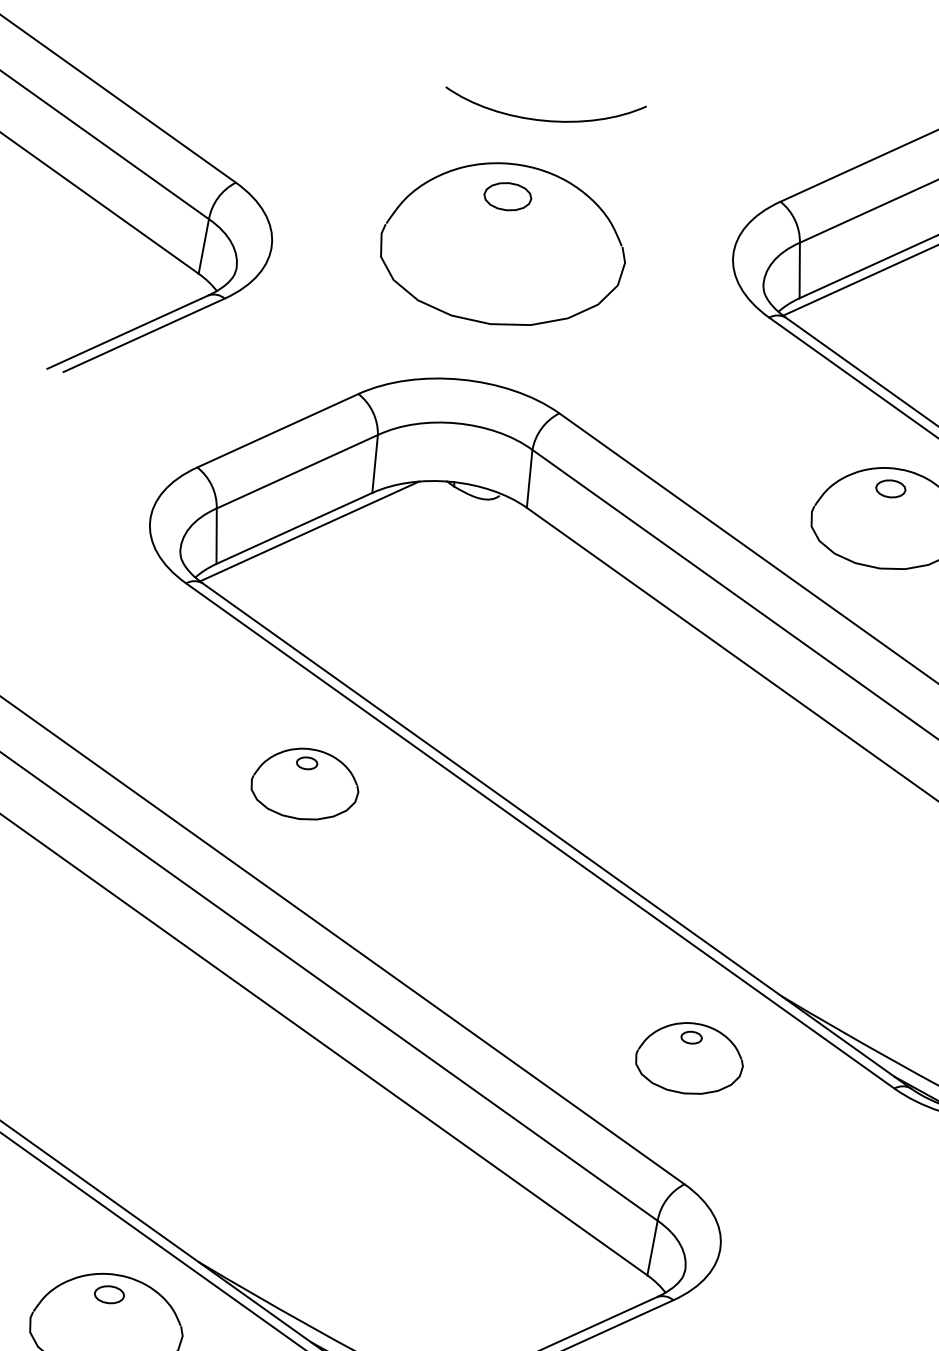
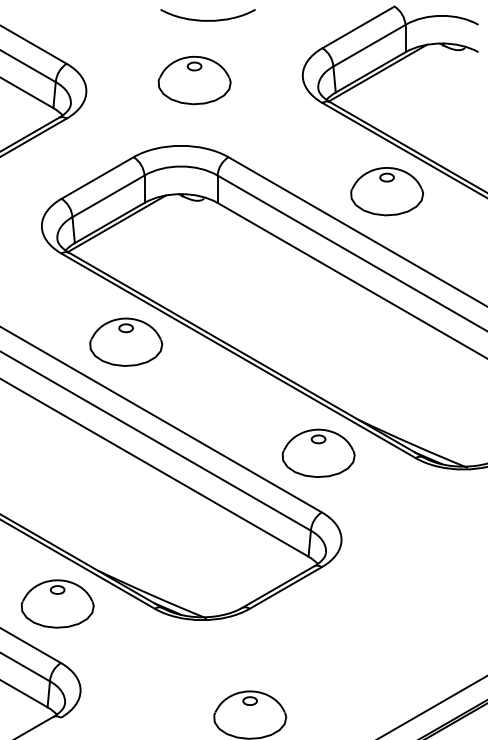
part: (502, 244) -> (194, 80), size x0.62
part: (305, 782) -> (126, 341), size x1.43
part: (689, 1056) -> (318, 452), size x1.43

